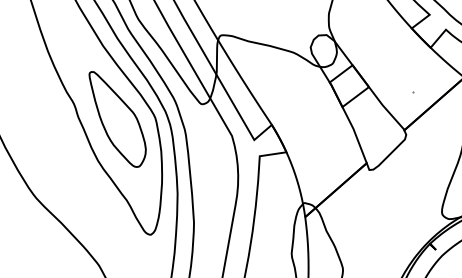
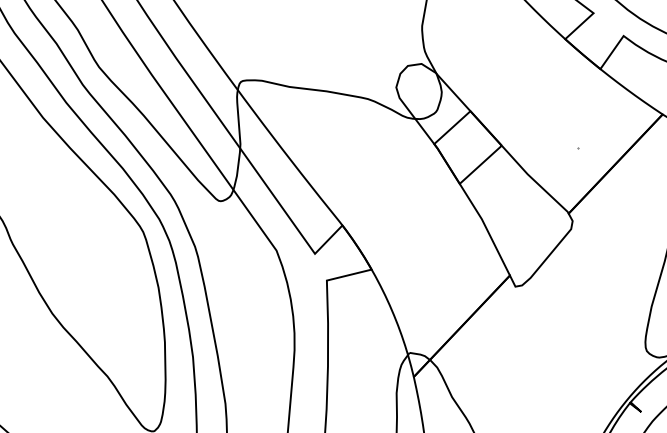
part: (117, 119) -> (79, 240), removed

